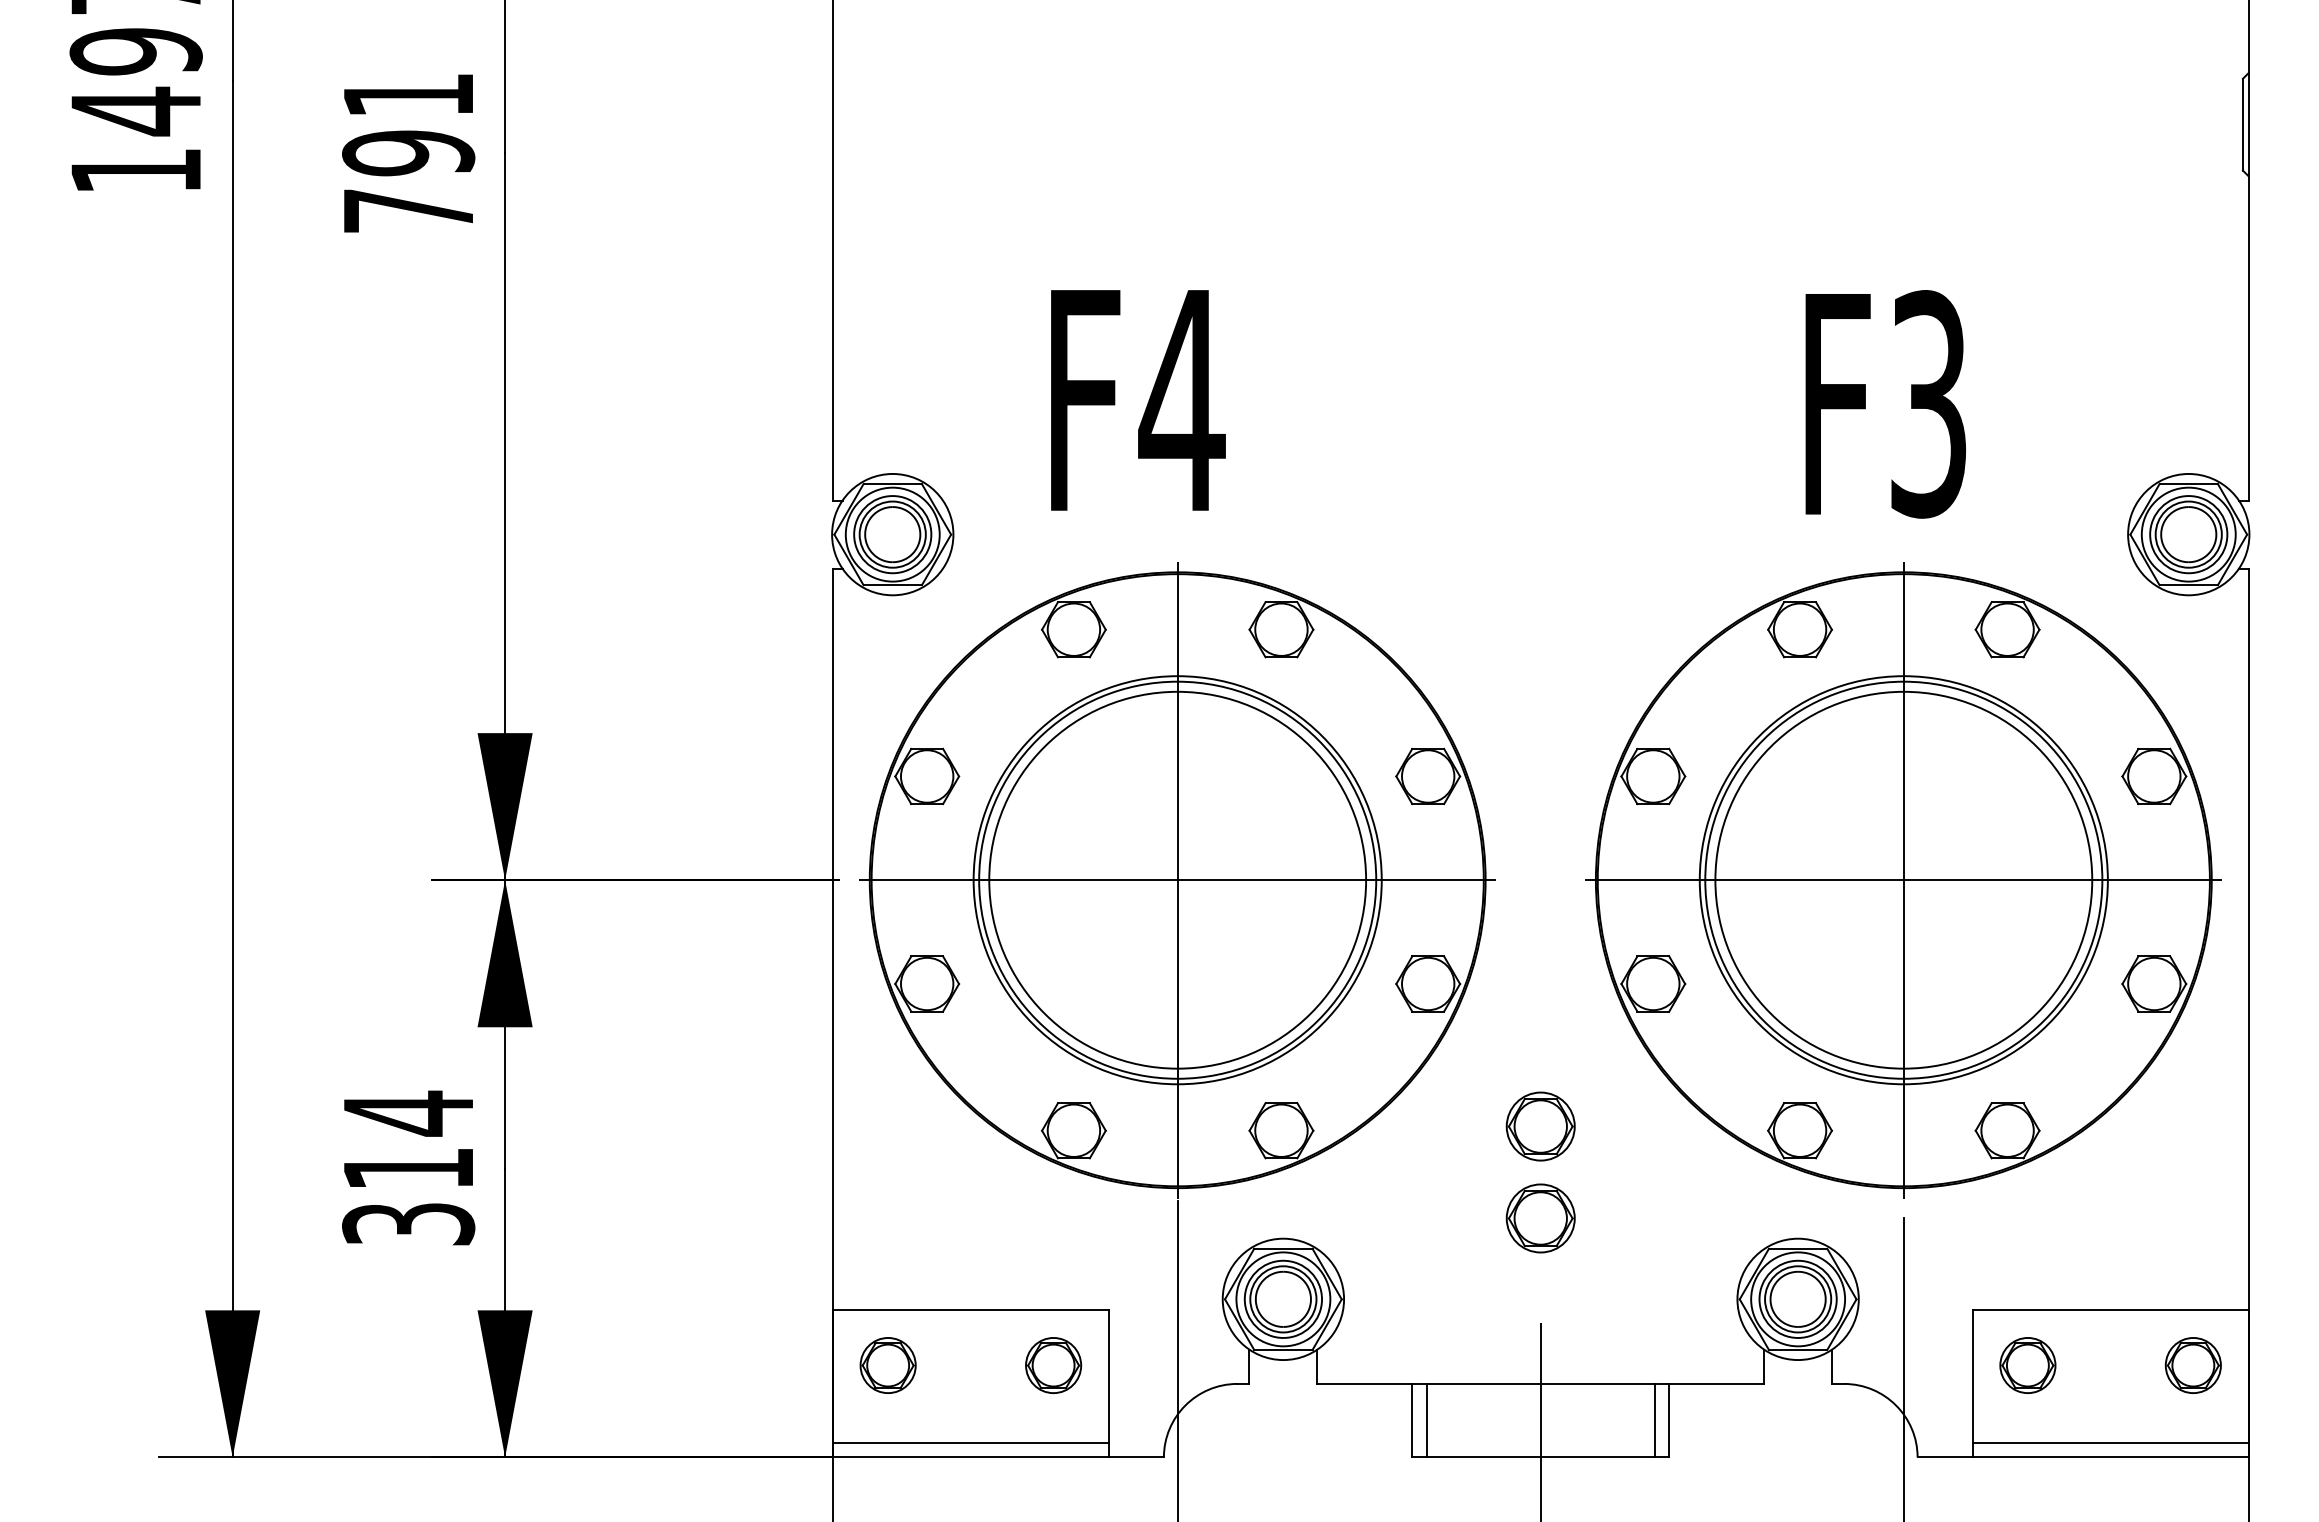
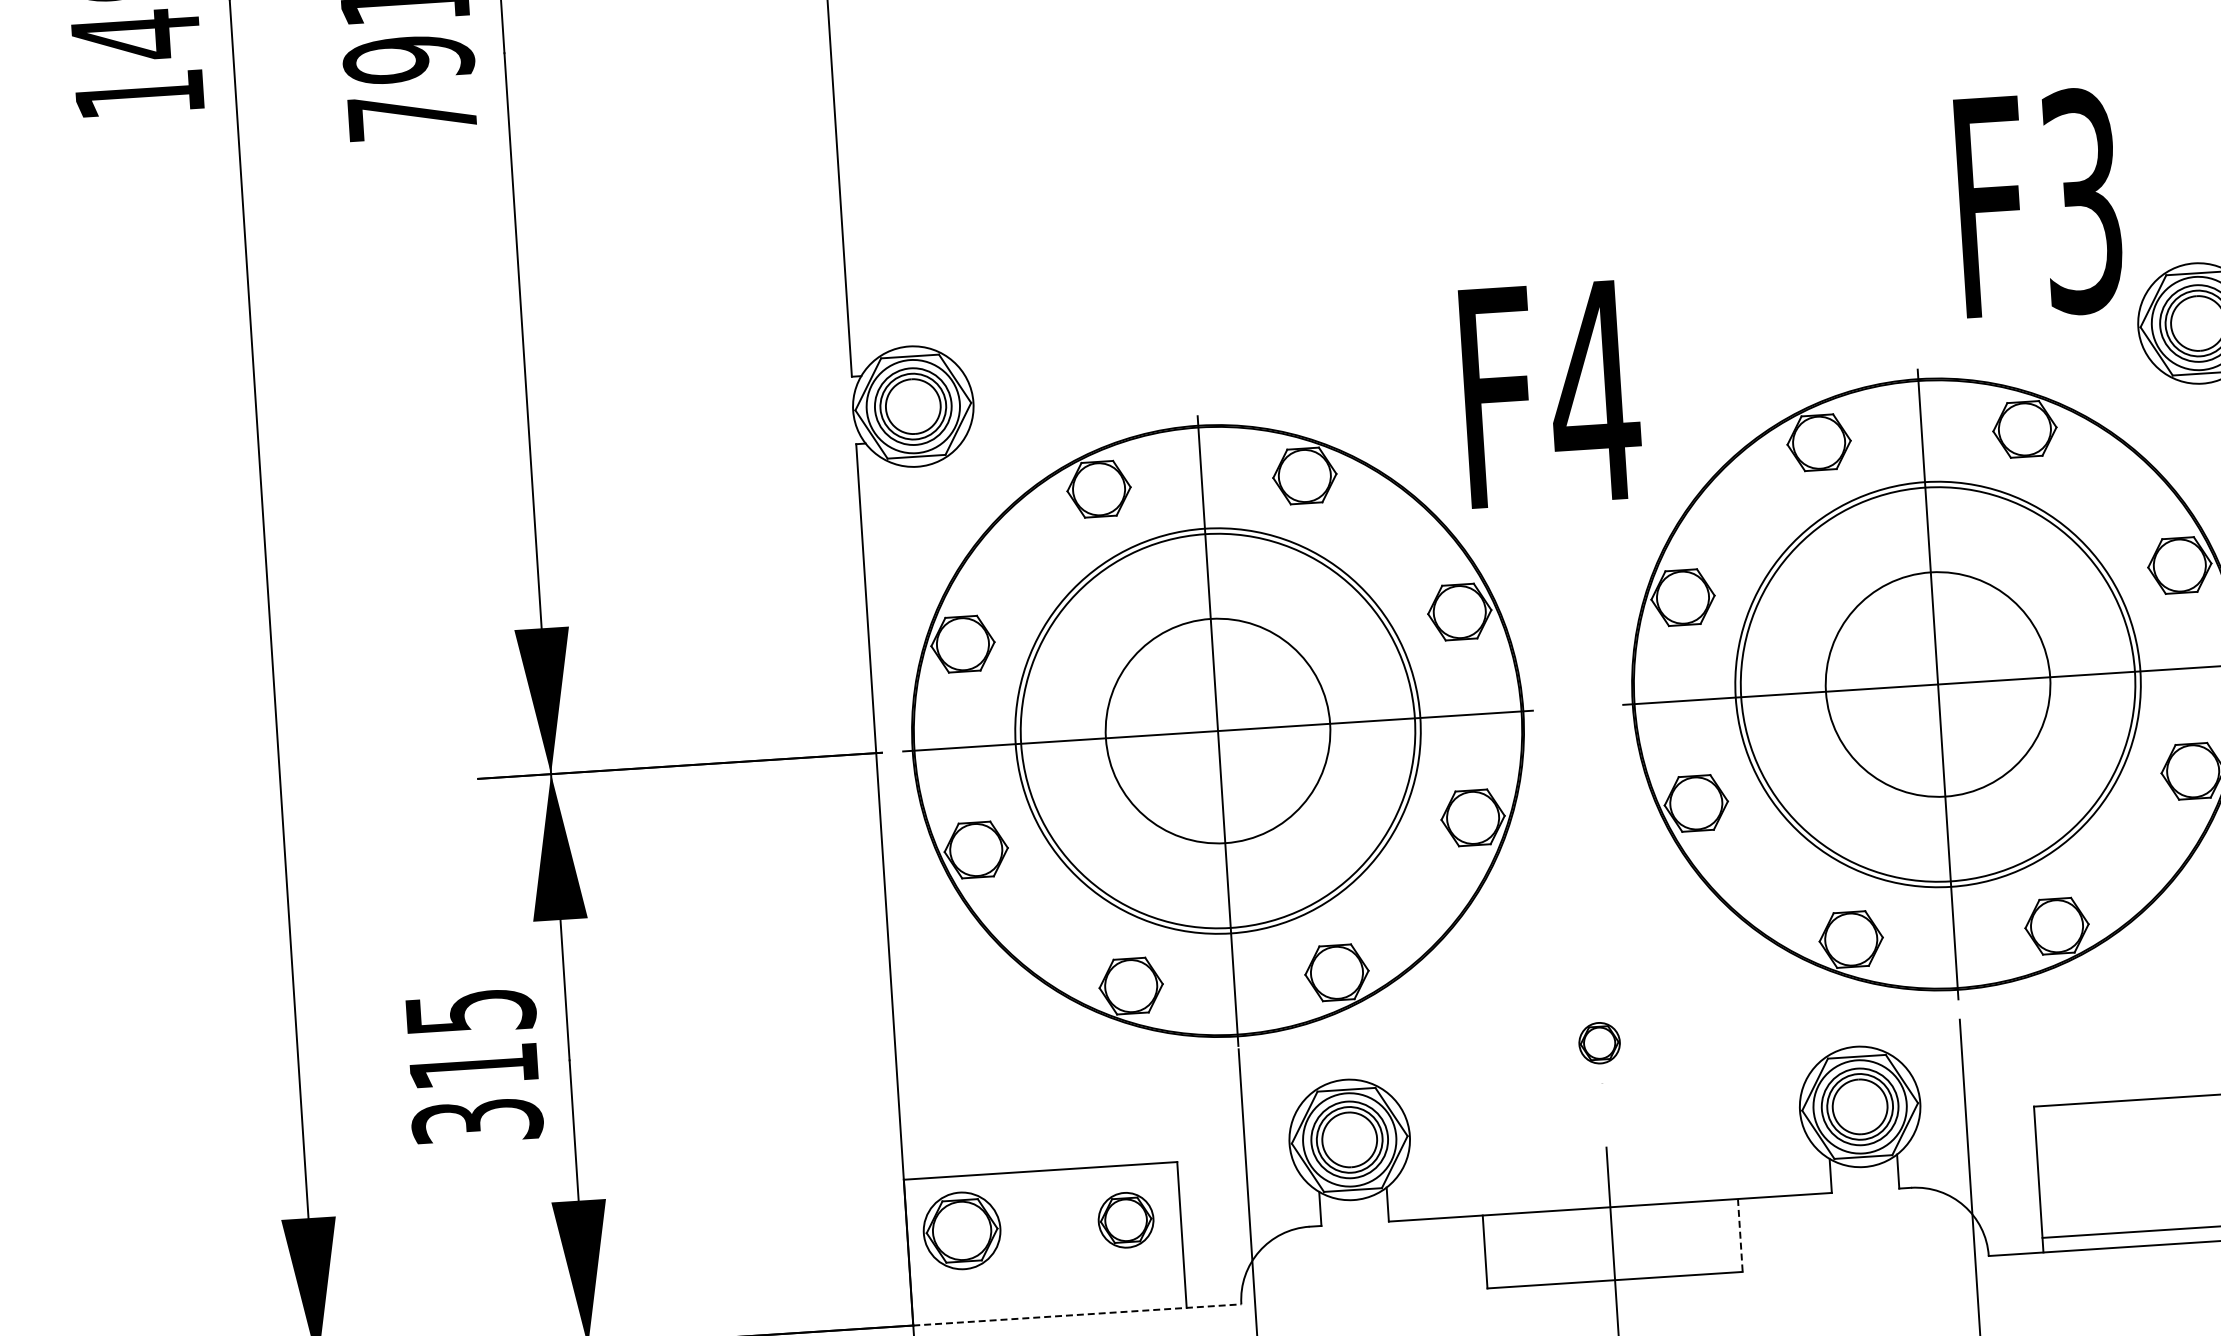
text: (1138, 400) -> (1551, 394), moved
text: (1885, 404) -> (2039, 204), moved
circle: (1177, 879) -> (1217, 730), size x0.6
circle: (1903, 879) -> (1937, 683), size x0.6
text: (409, 1113) -> (471, 1011), 314 -> 315
part: (1540, 1126) -> (1593, 952), removed
part: (1540, 1218) -> (1599, 1043), size x0.6
part: (887, 1365) -> (961, 1230), size x1.4
part: (2027, 1365) -> (2091, 1157), removed
line: (1426, 1420) -> (1499, 1250), removed
line: (1654, 1420) -> (1725, 1236), removed
line: (1669, 1420) -> (1740, 1235), solid -> dashed
line: (970, 1442) -> (1048, 1301), removed
line: (998, 1457) -> (1077, 1314), solid -> dashed

